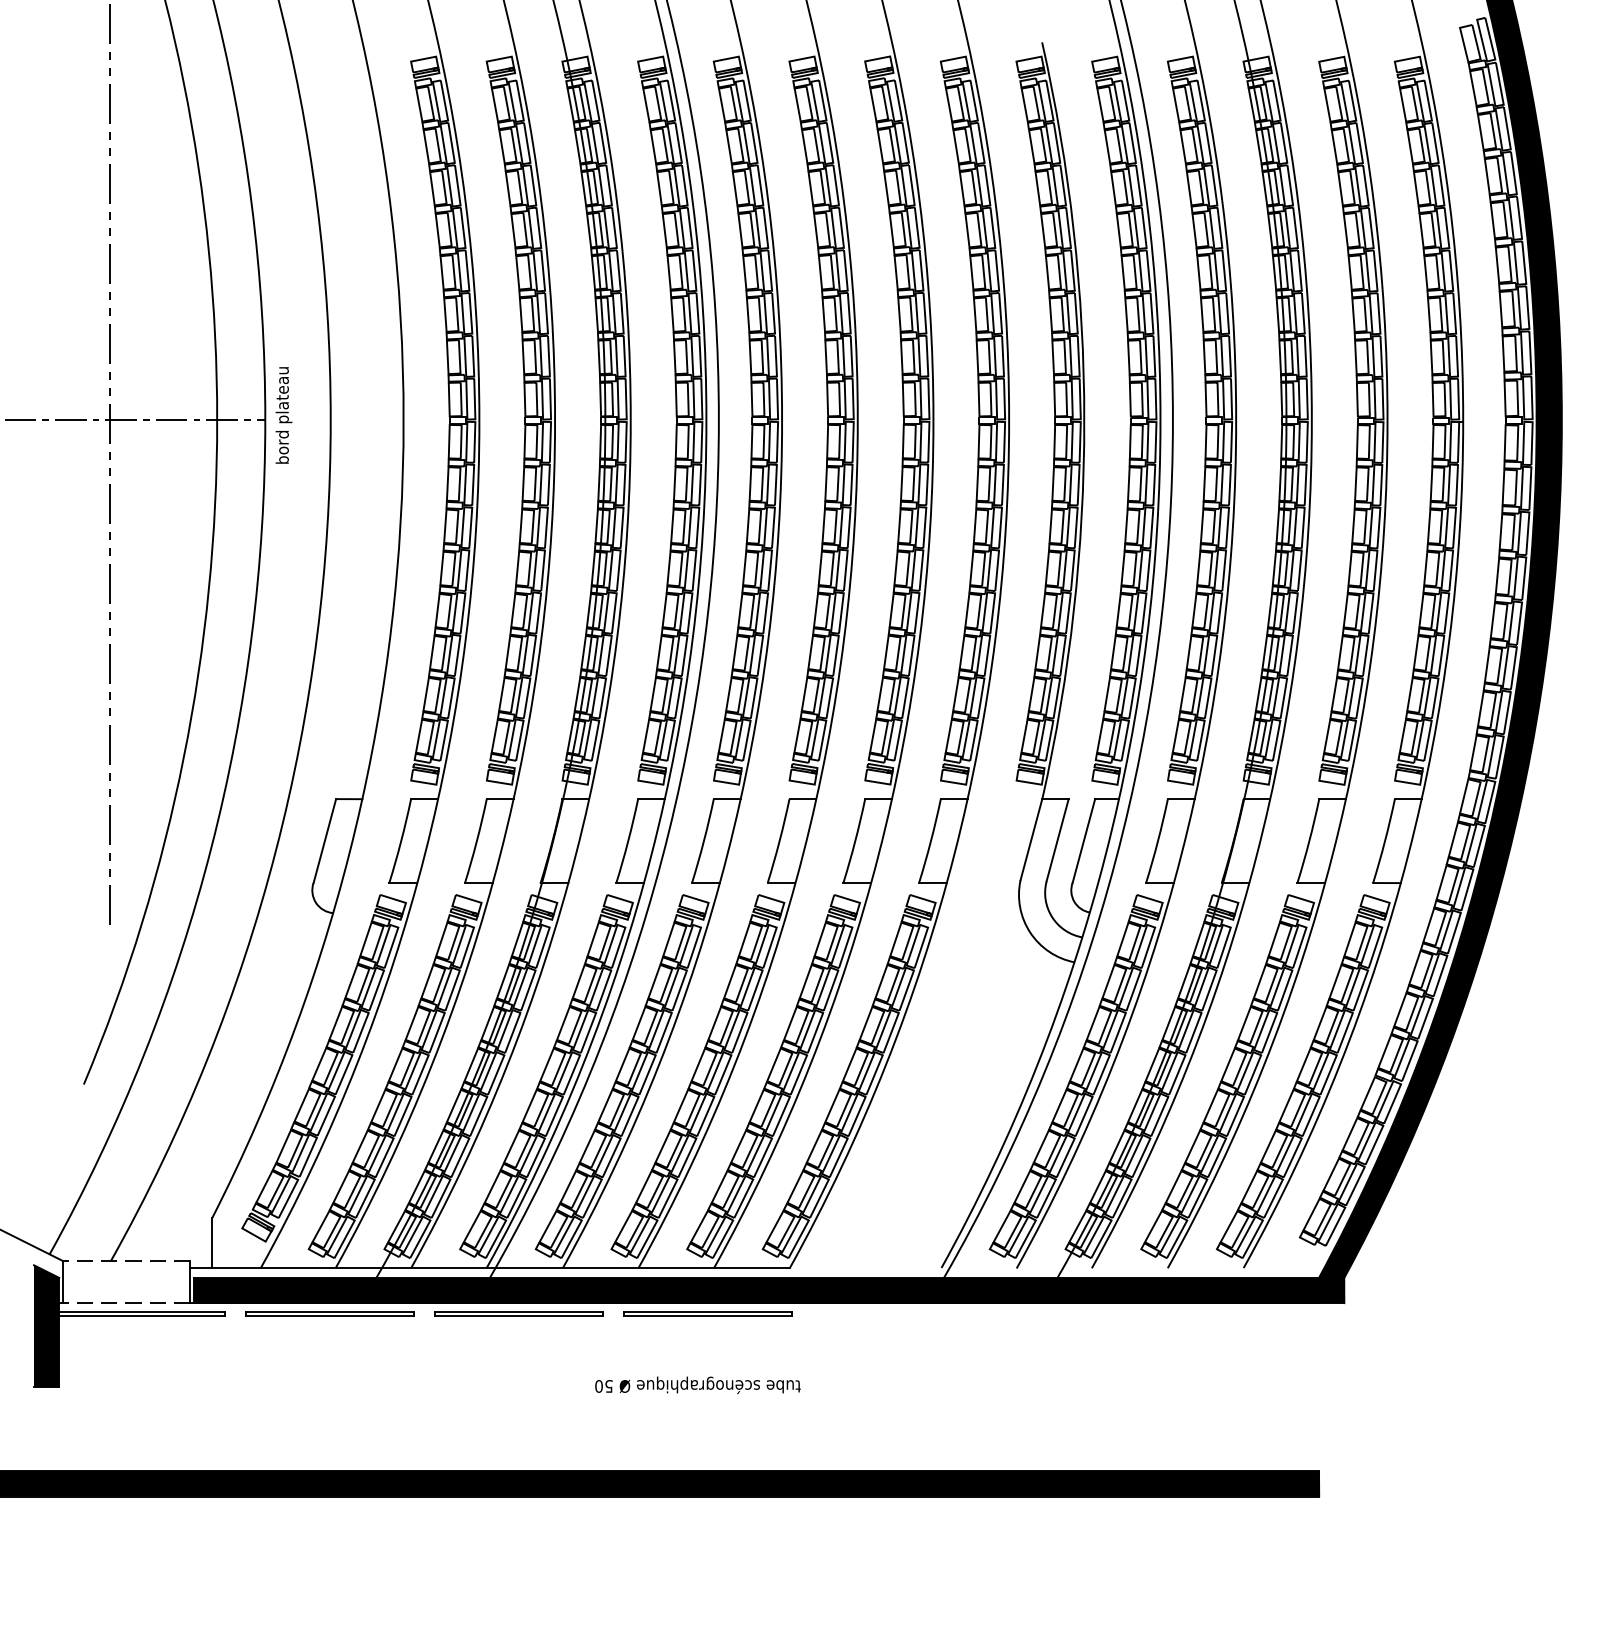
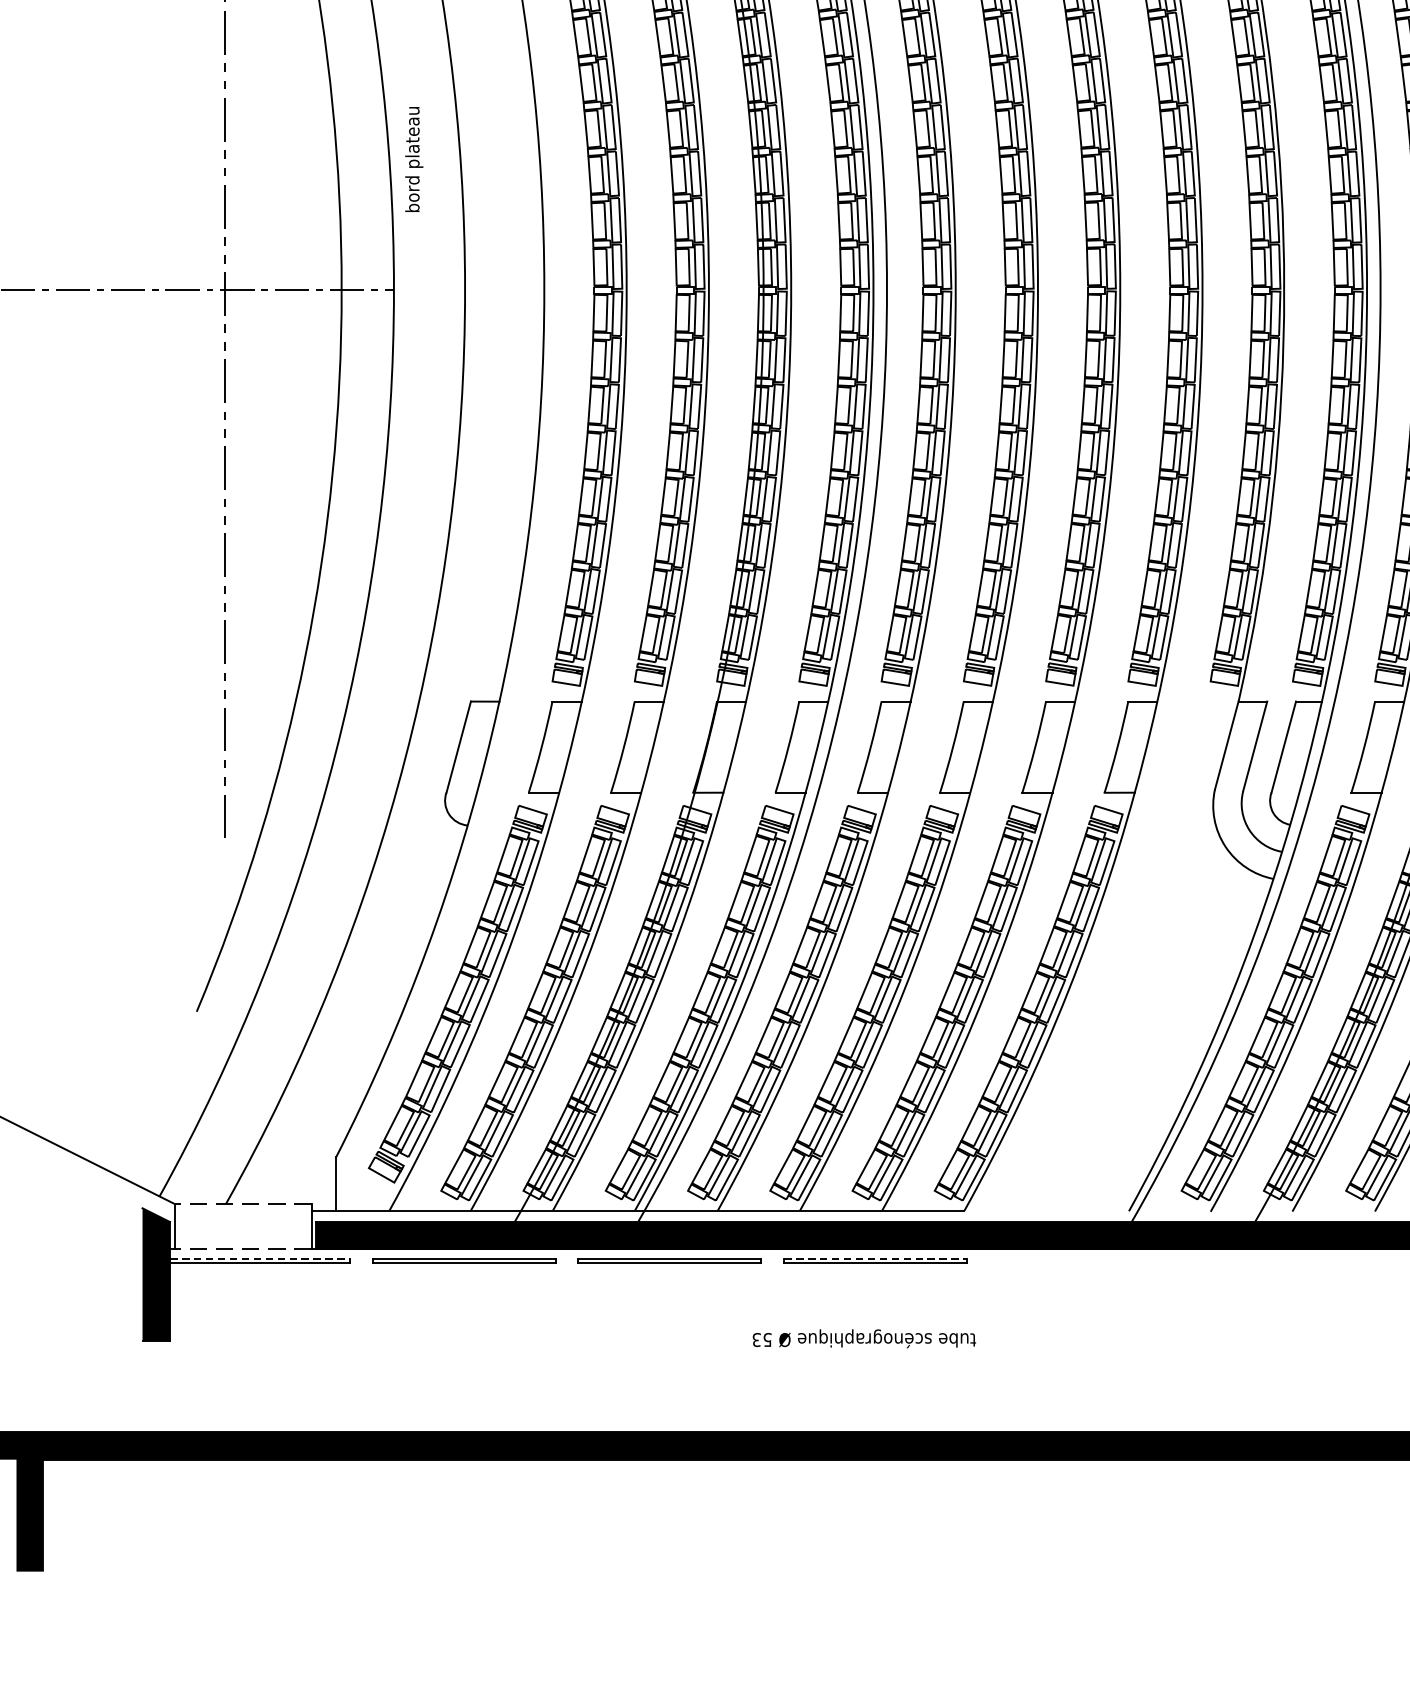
text: (283, 415) -> (413, 159), moved
line: (141, 1311) -> (259, 1258), solid -> dashed
line: (708, 1311) -> (875, 1258), solid -> dashed
text: (598, 1386) -> (756, 1340), 50 -> 53

